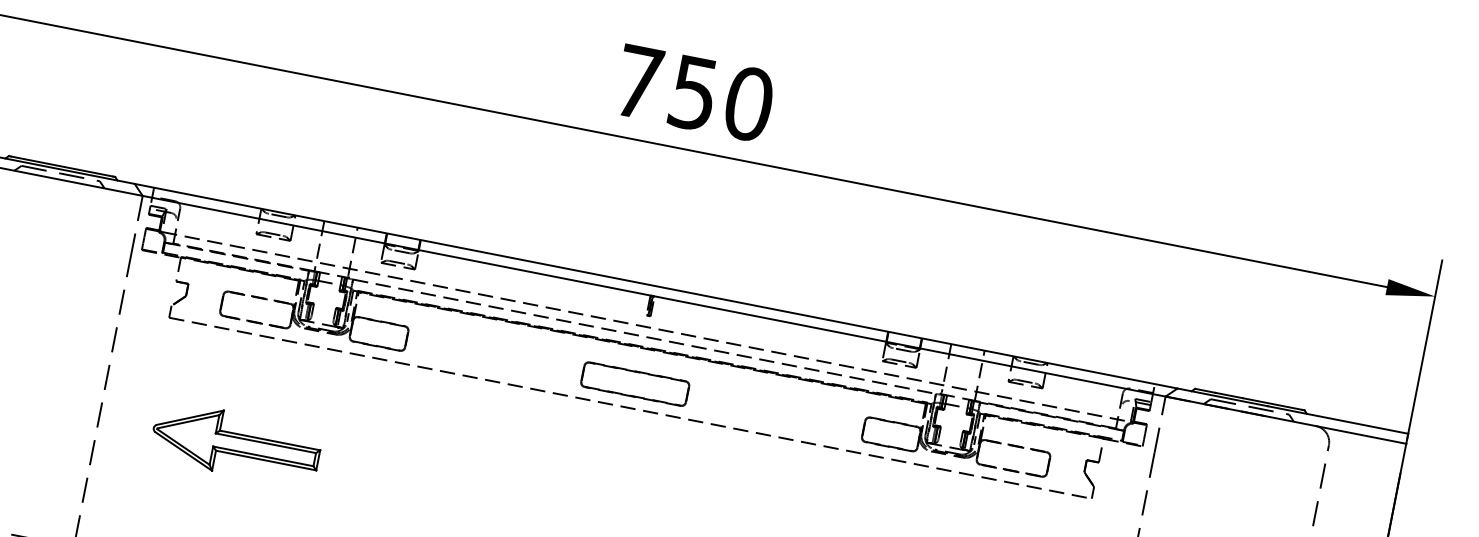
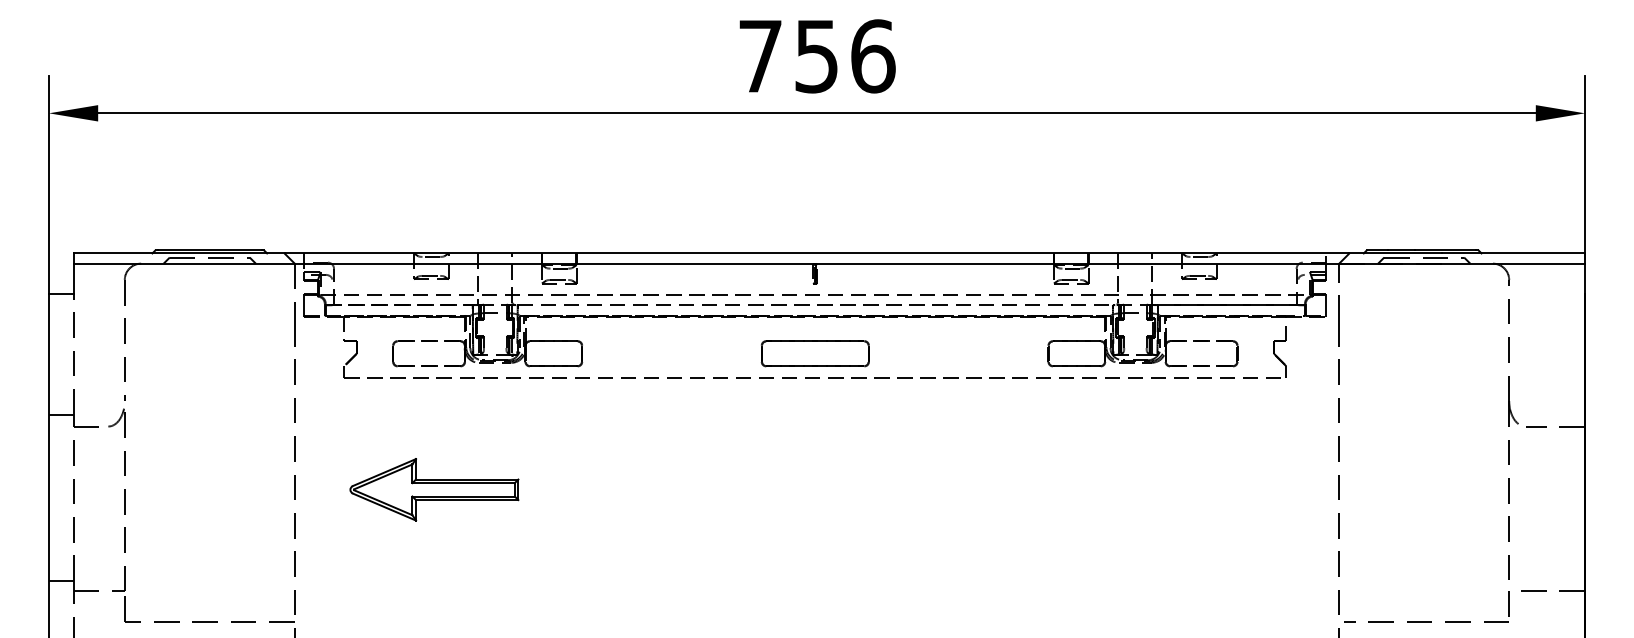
text: (749, 104) -> (873, 56), 750 -> 756

